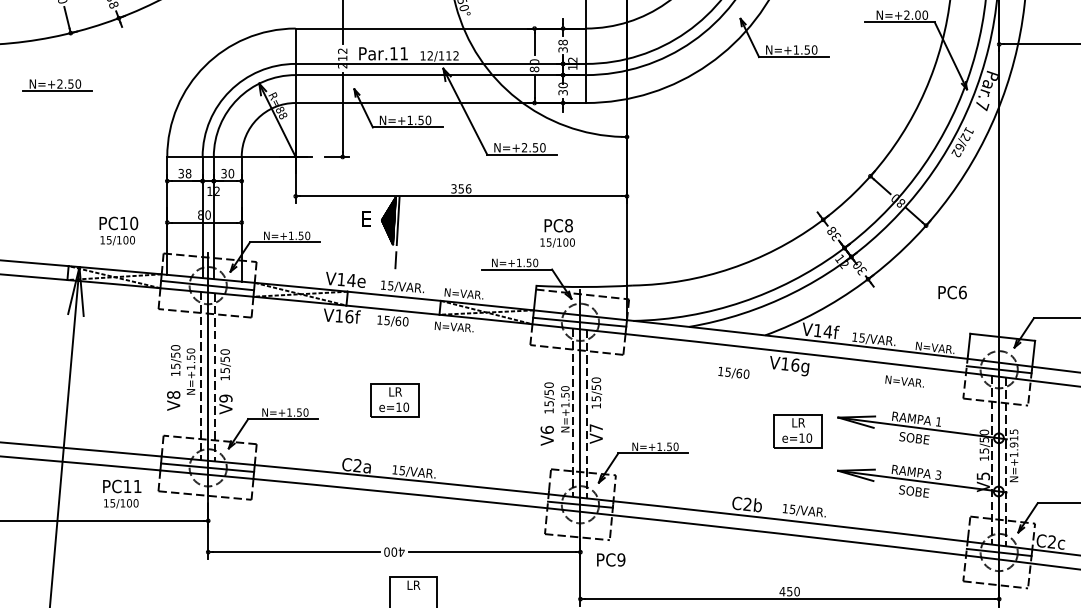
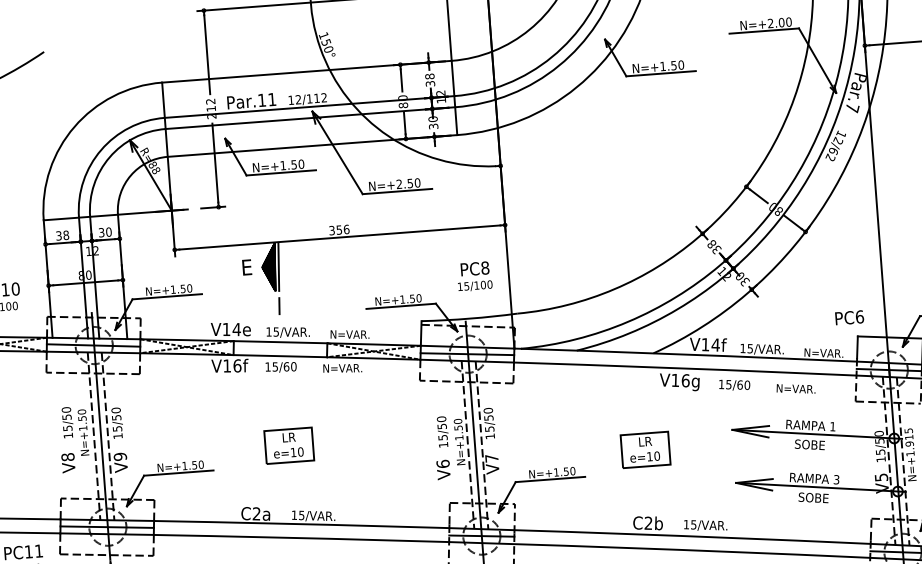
text: (557, 233) -> (474, 276), moved
text: (952, 292) -> (849, 317), moved
text: (733, 372) -> (734, 384), moved
part: (797, 431) -> (644, 450), moved

